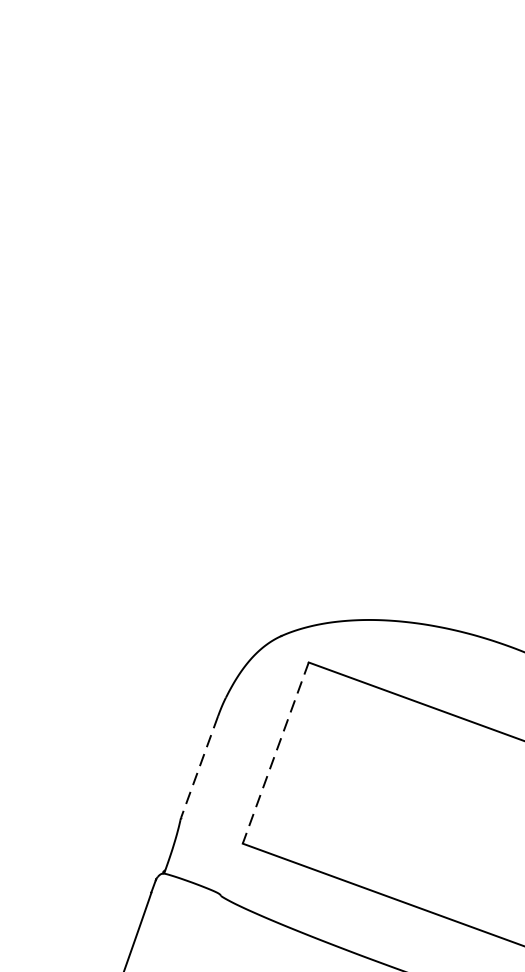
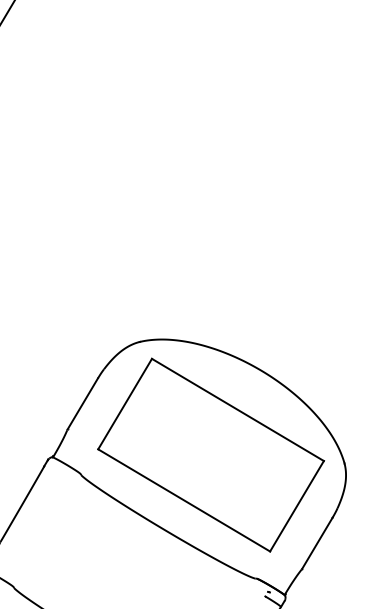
line: (276, 753) -> (125, 404), dashed -> solid
line: (198, 766) -> (82, 403), dashed -> solid

